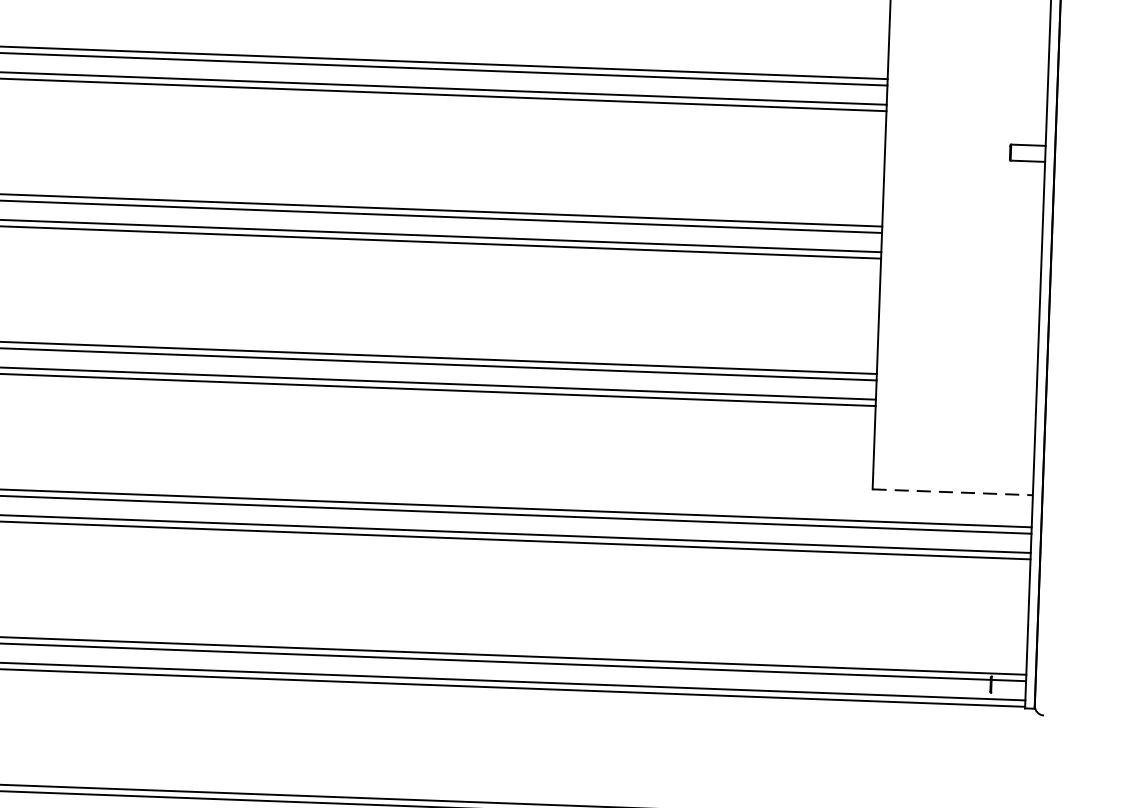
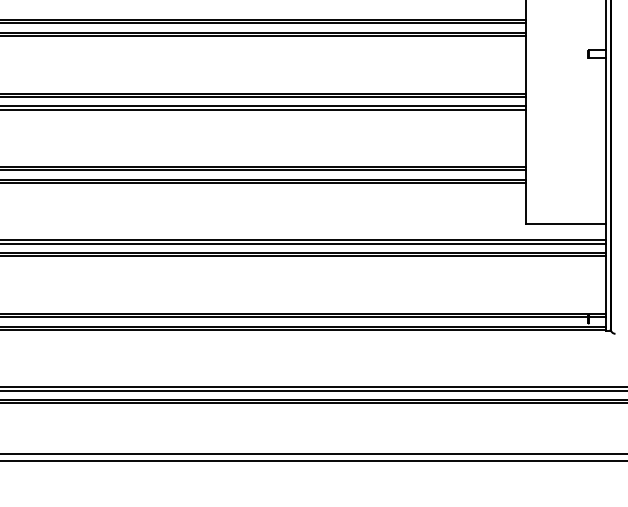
line: (953, 492) -> (566, 224), dashed -> solid

